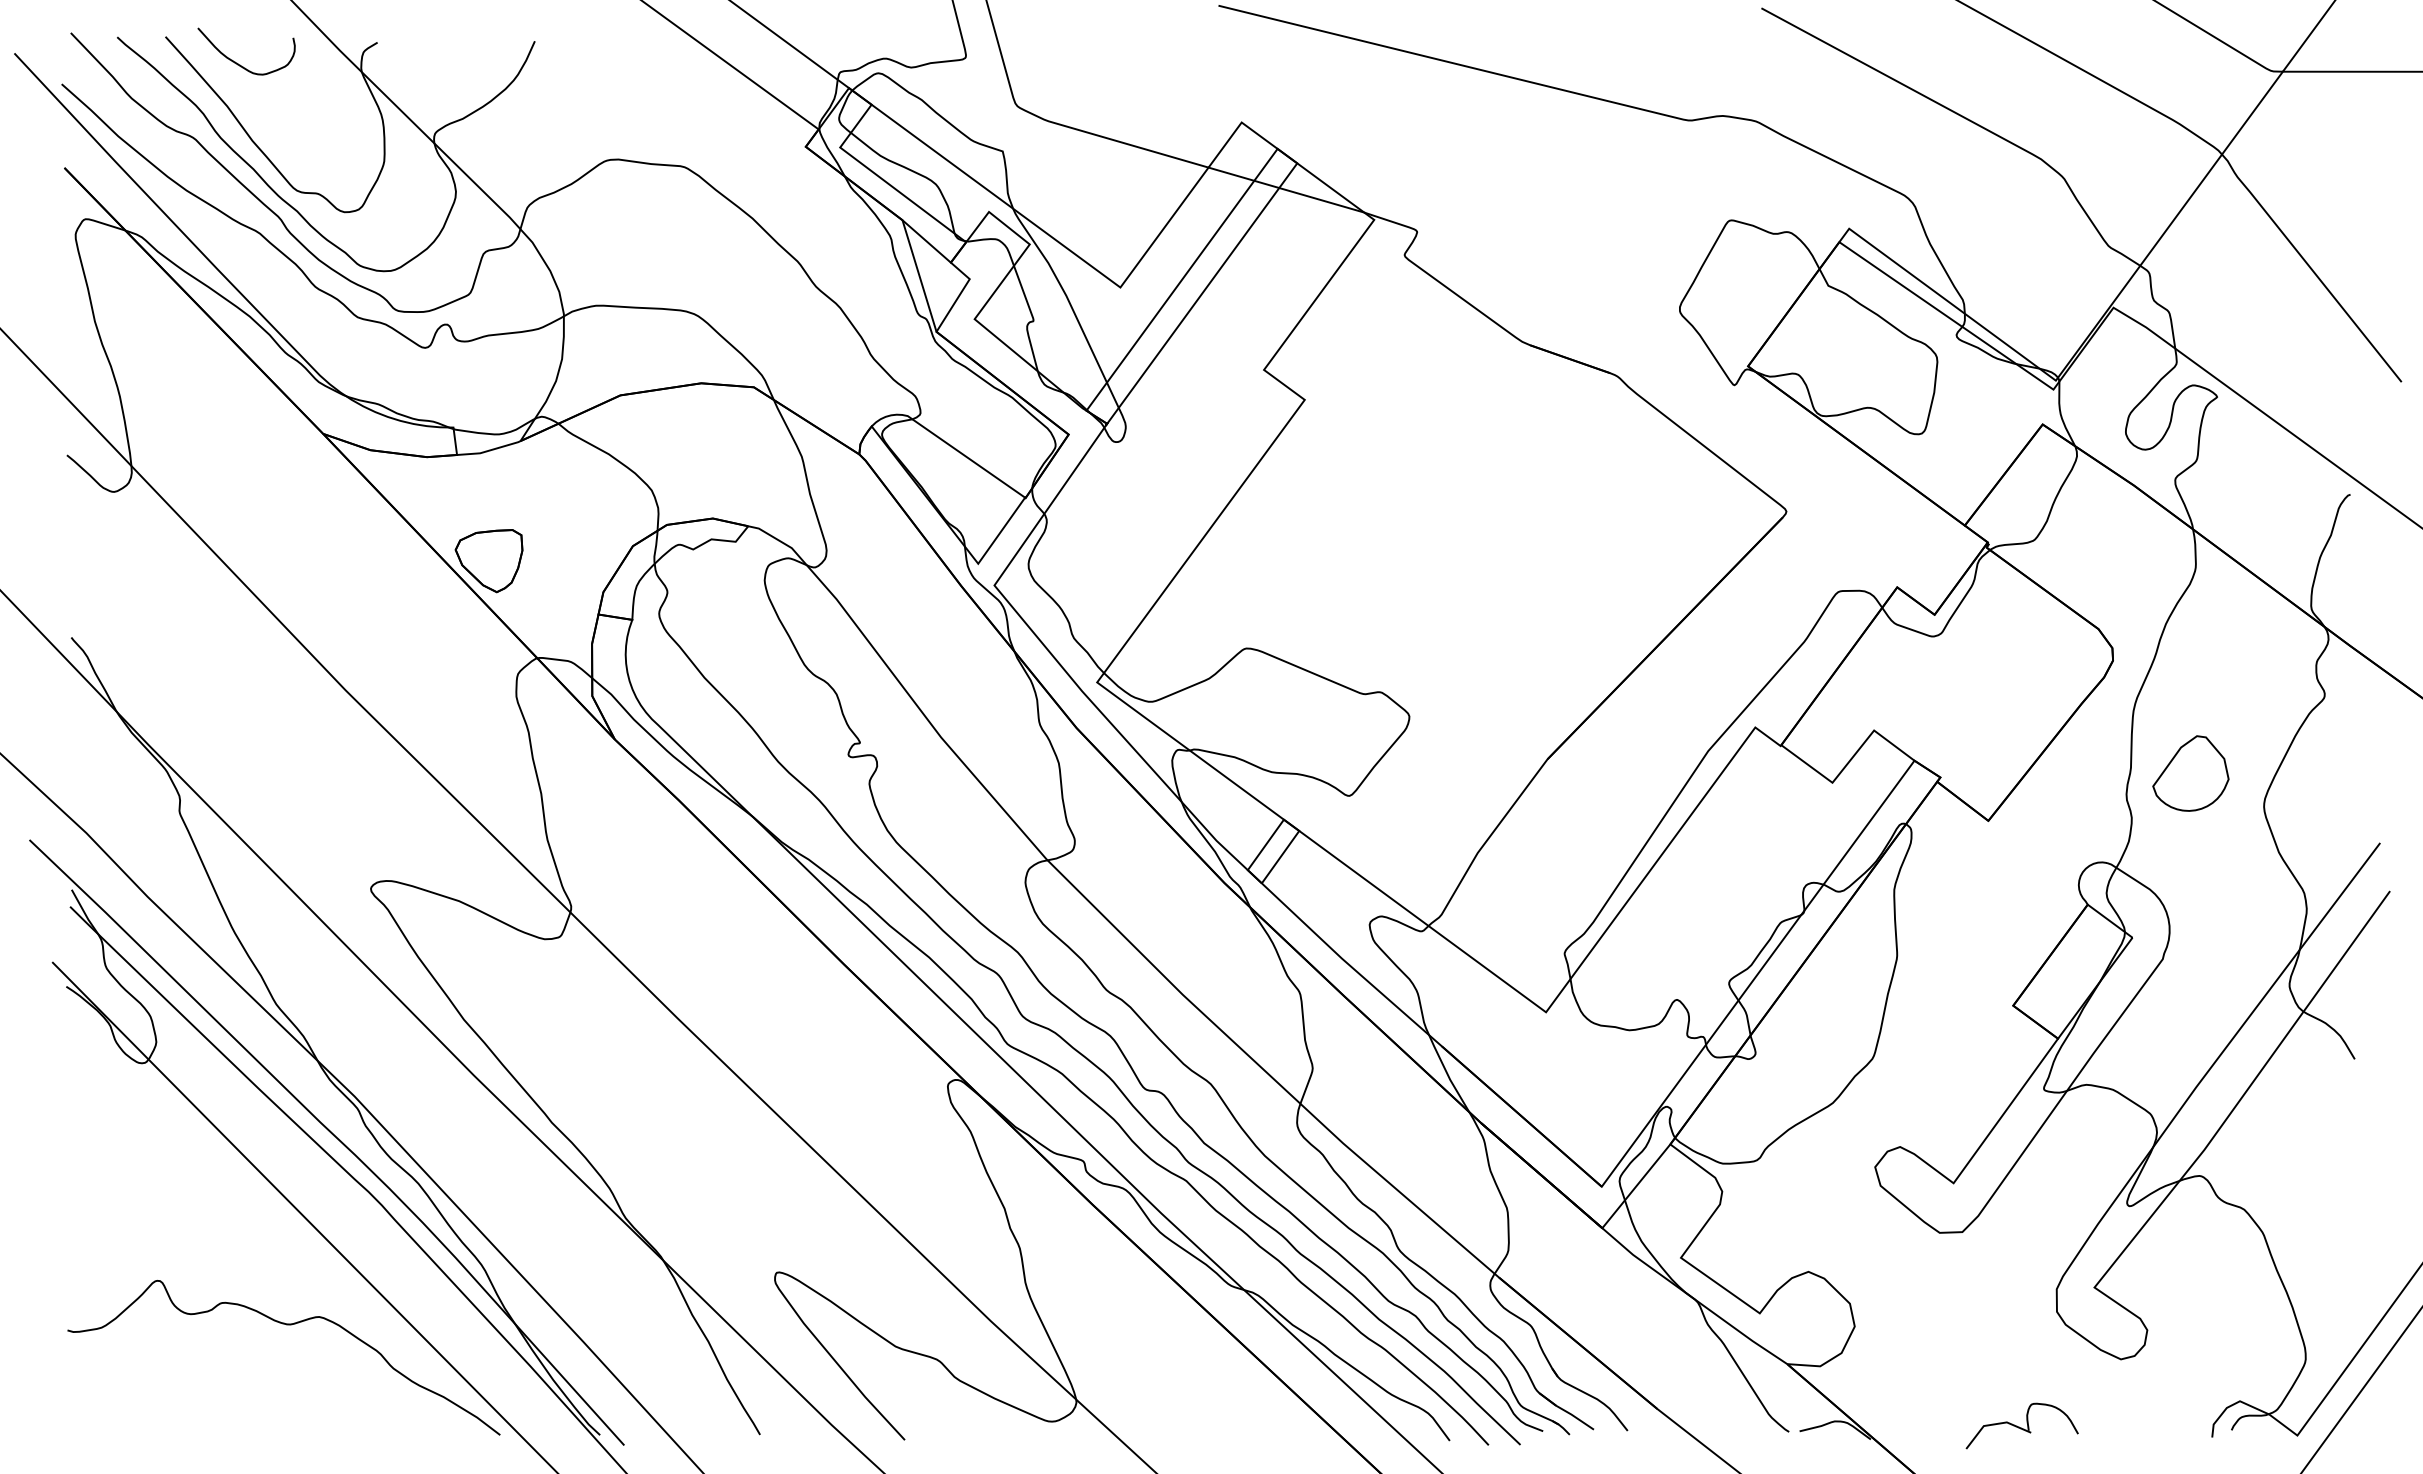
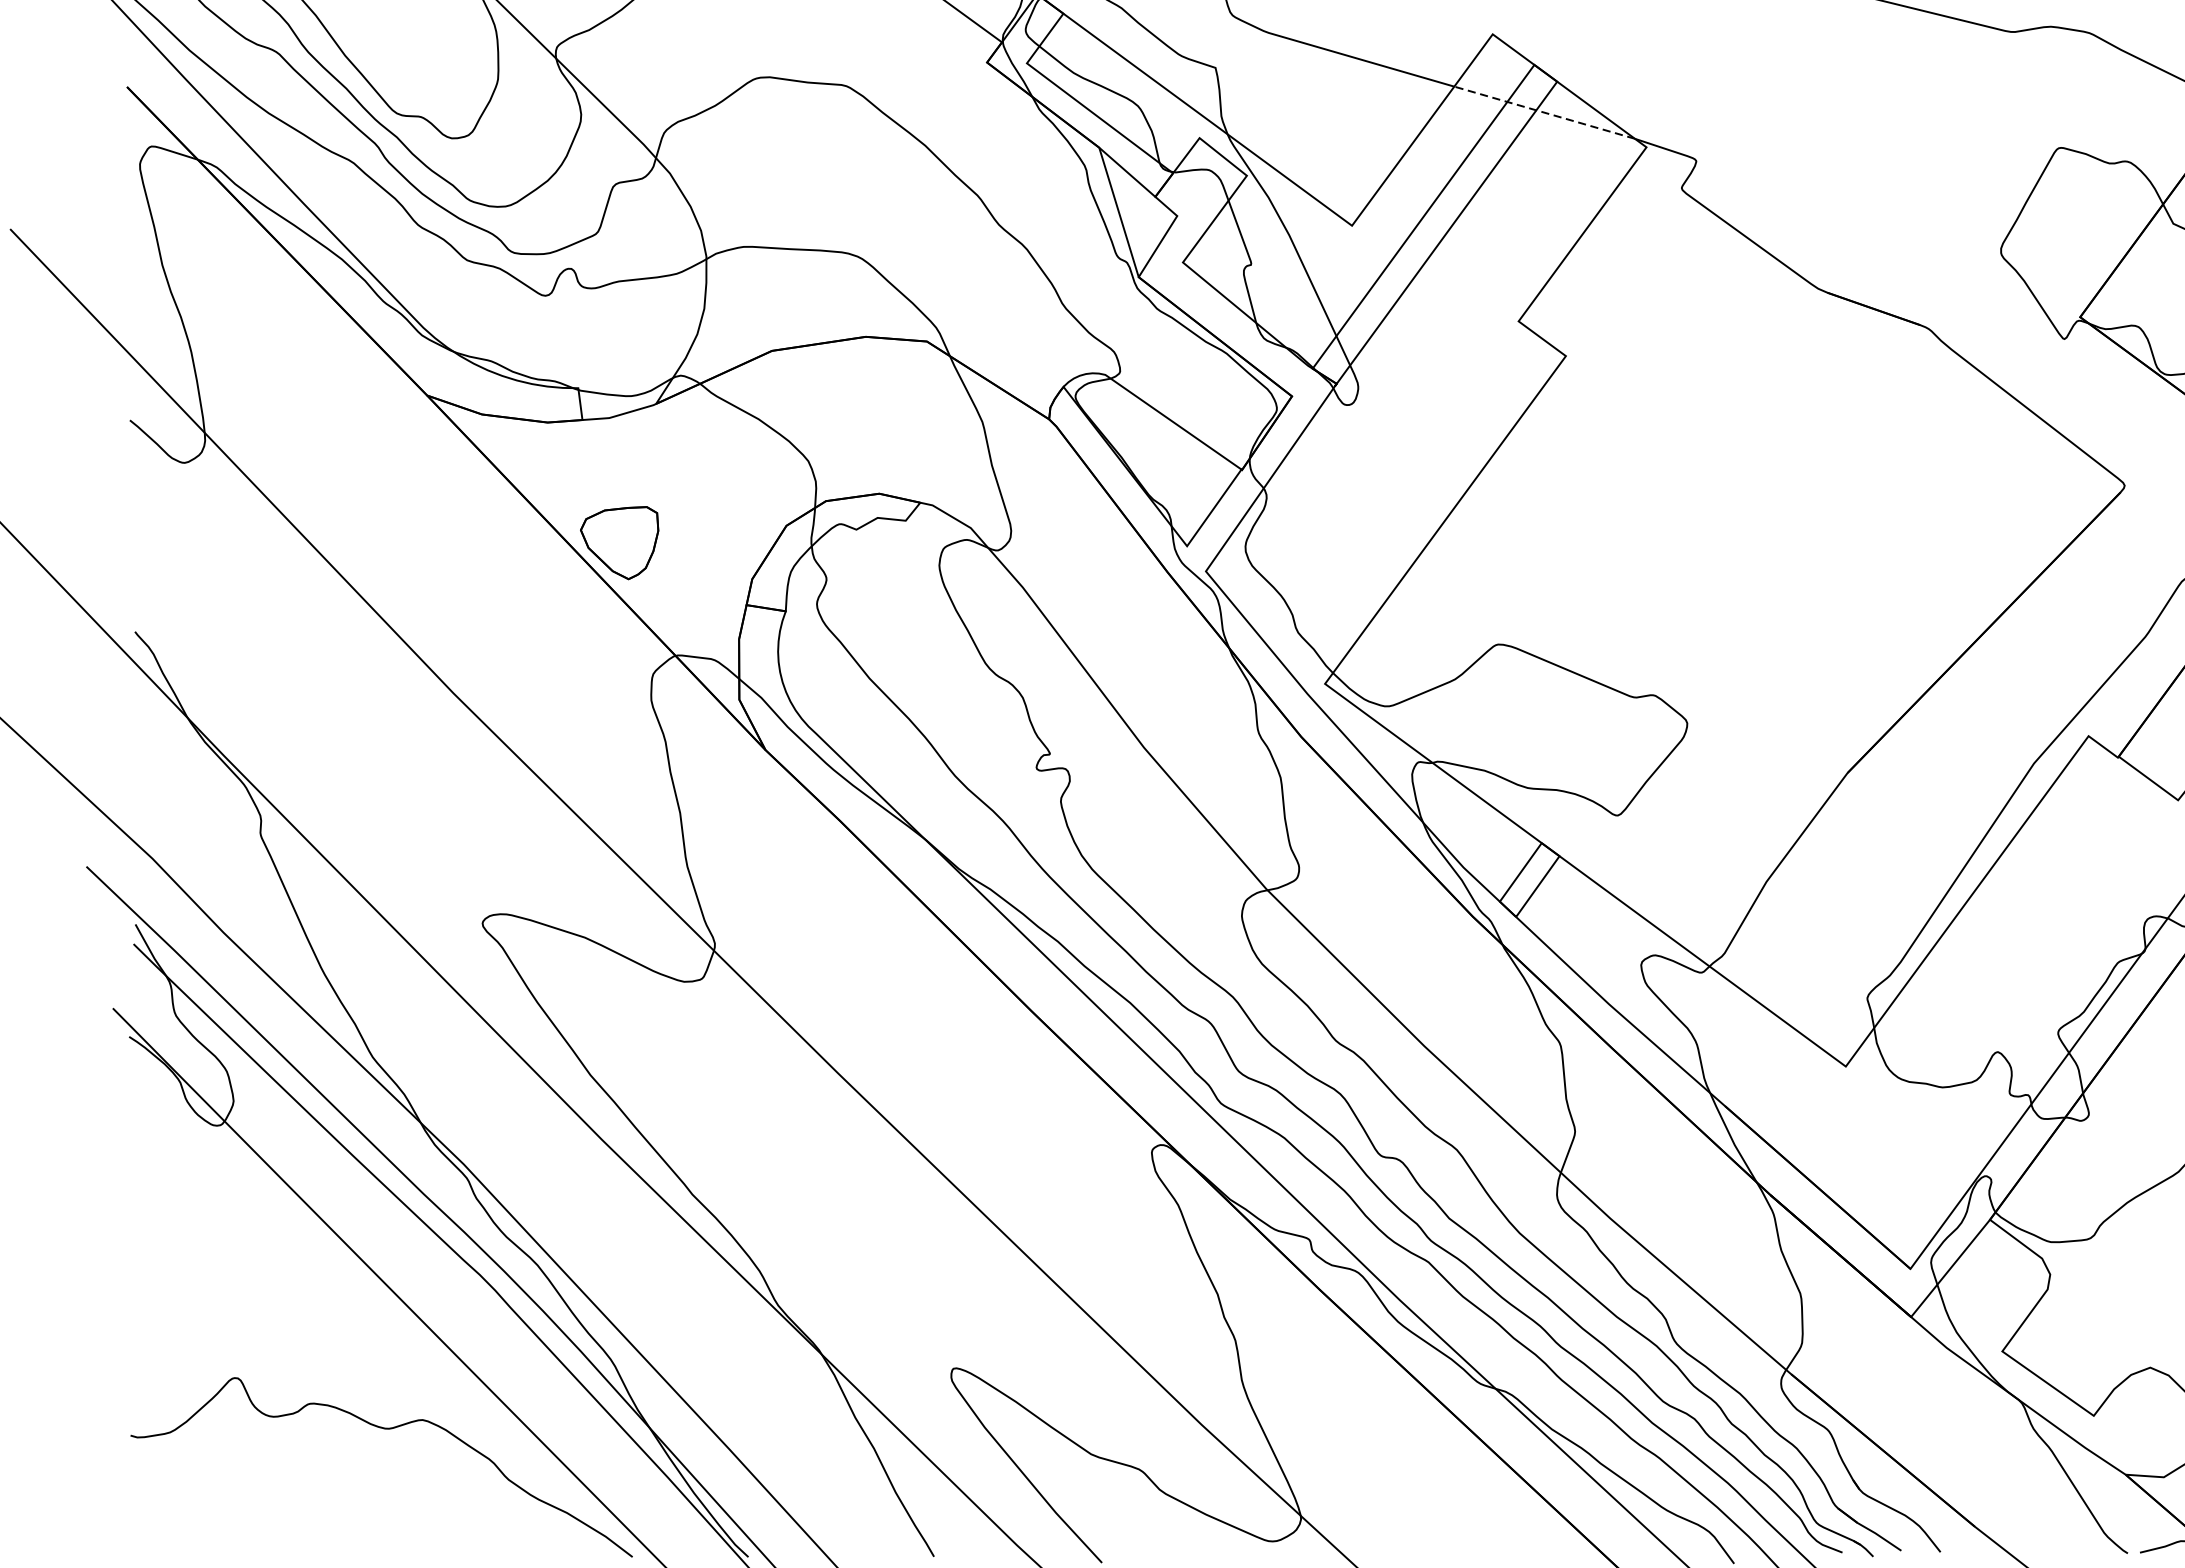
line: (1285, 189) -> (1543, 112), solid -> dashed

